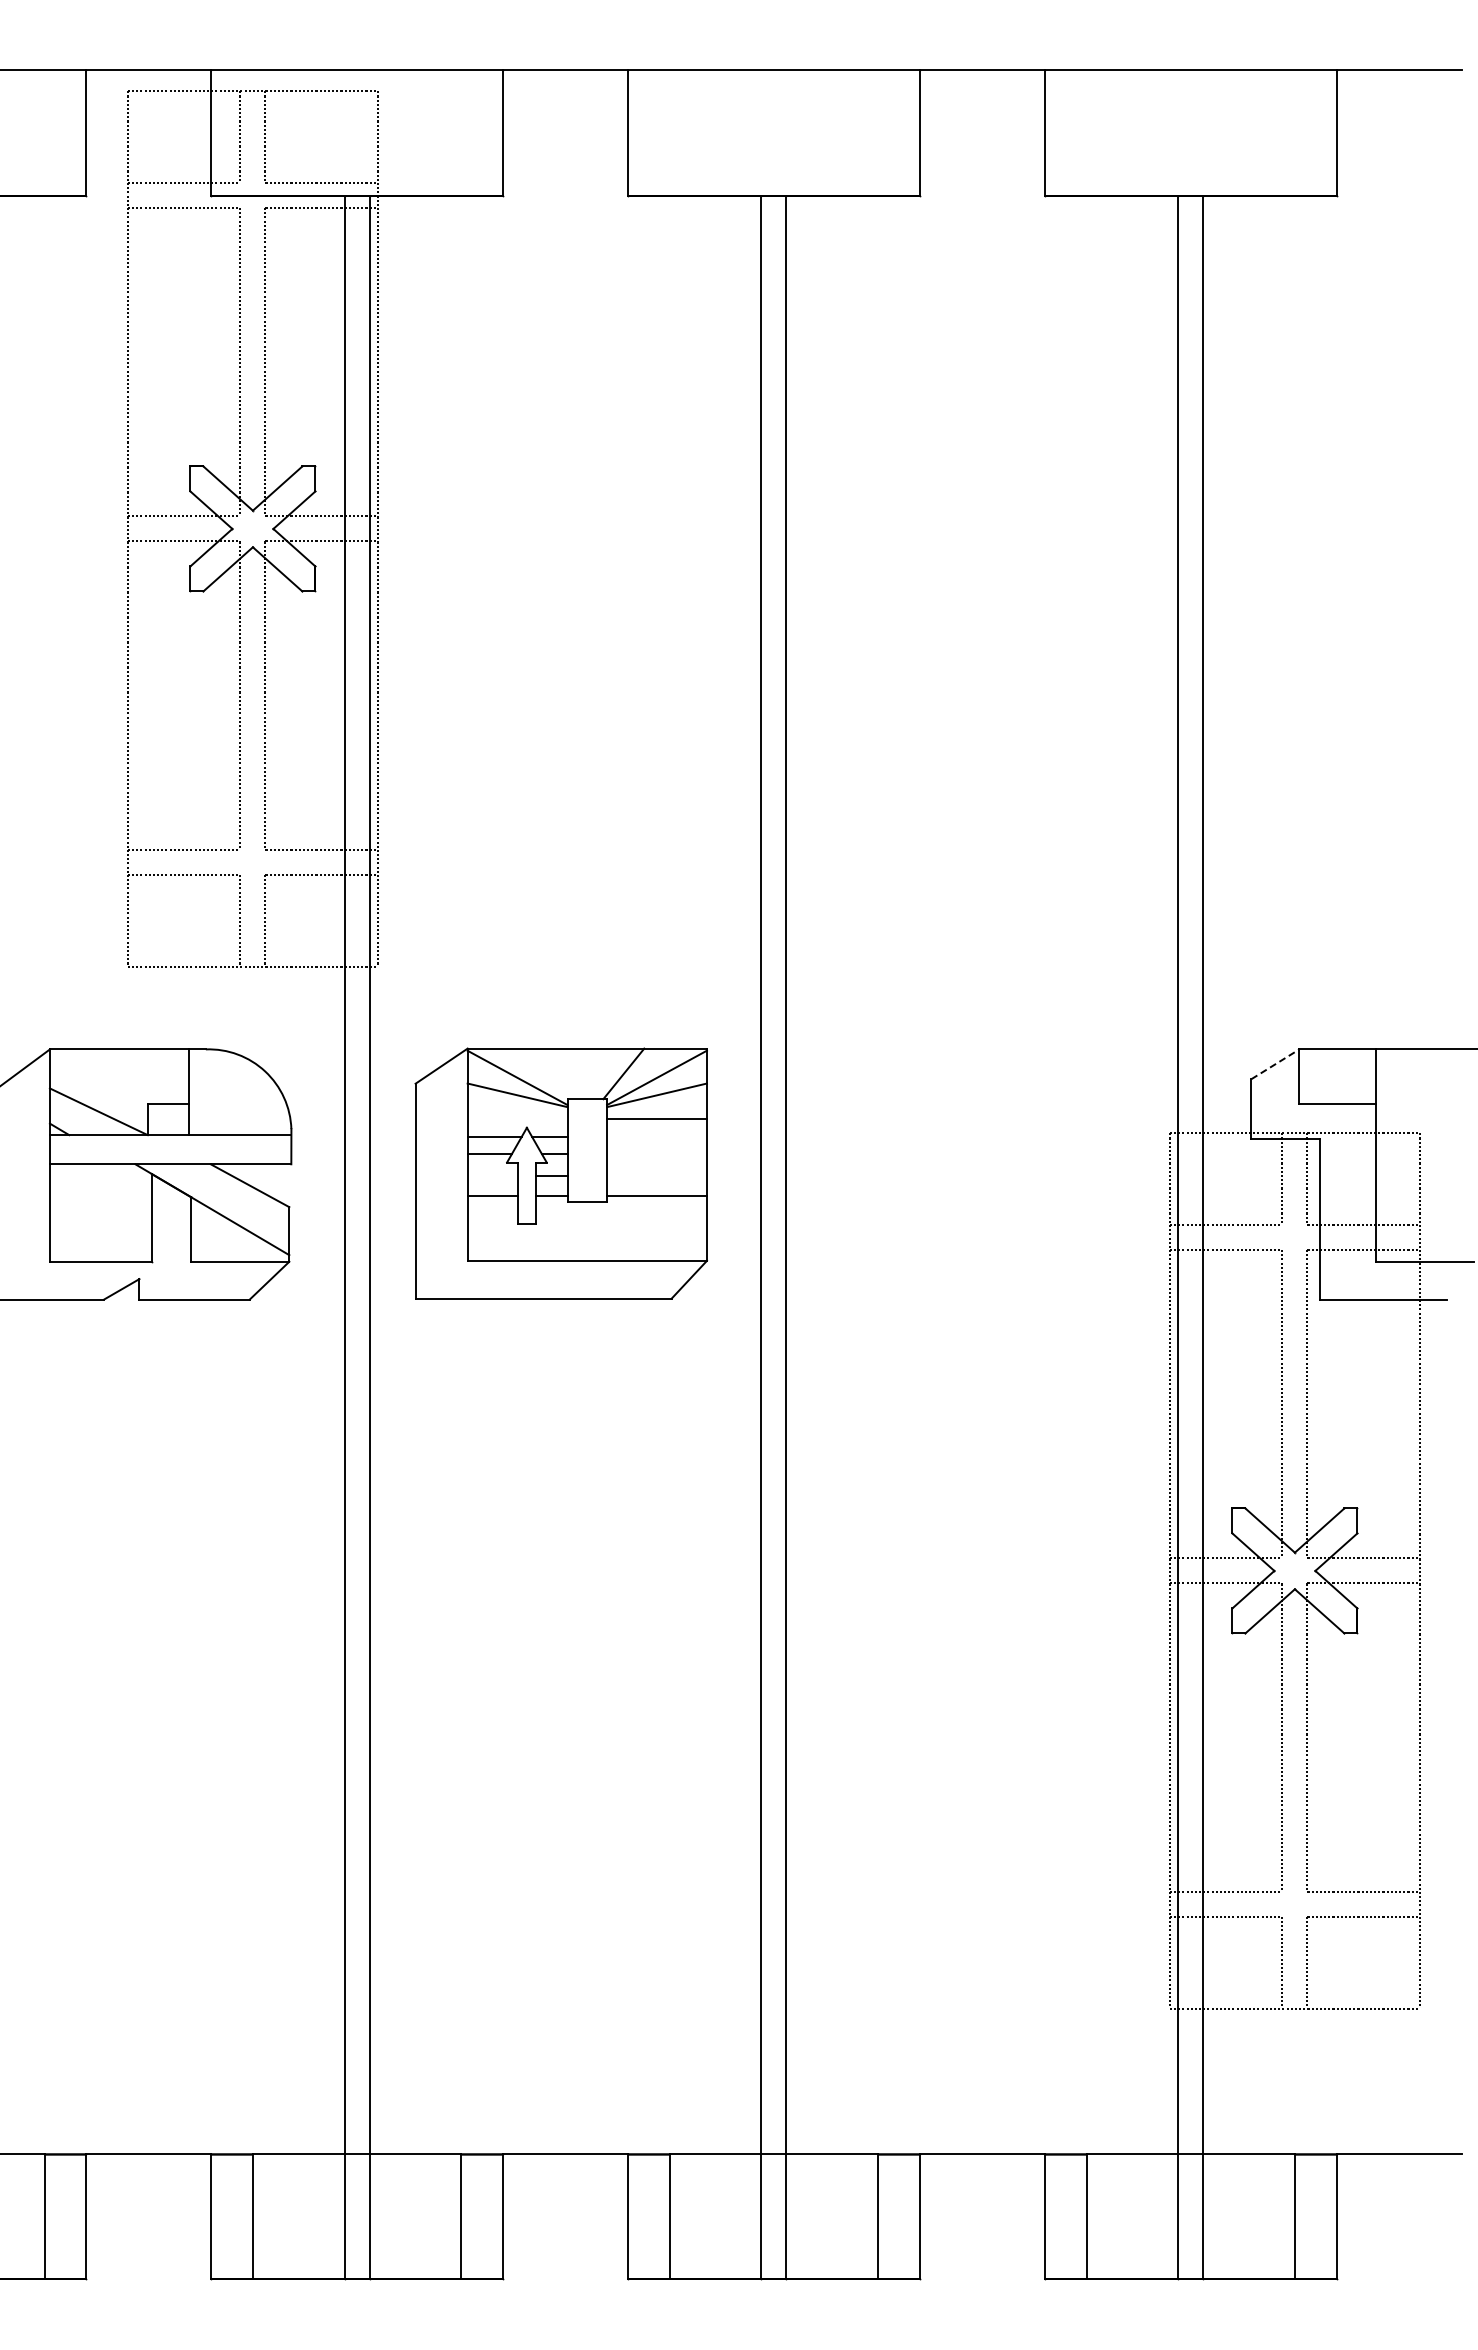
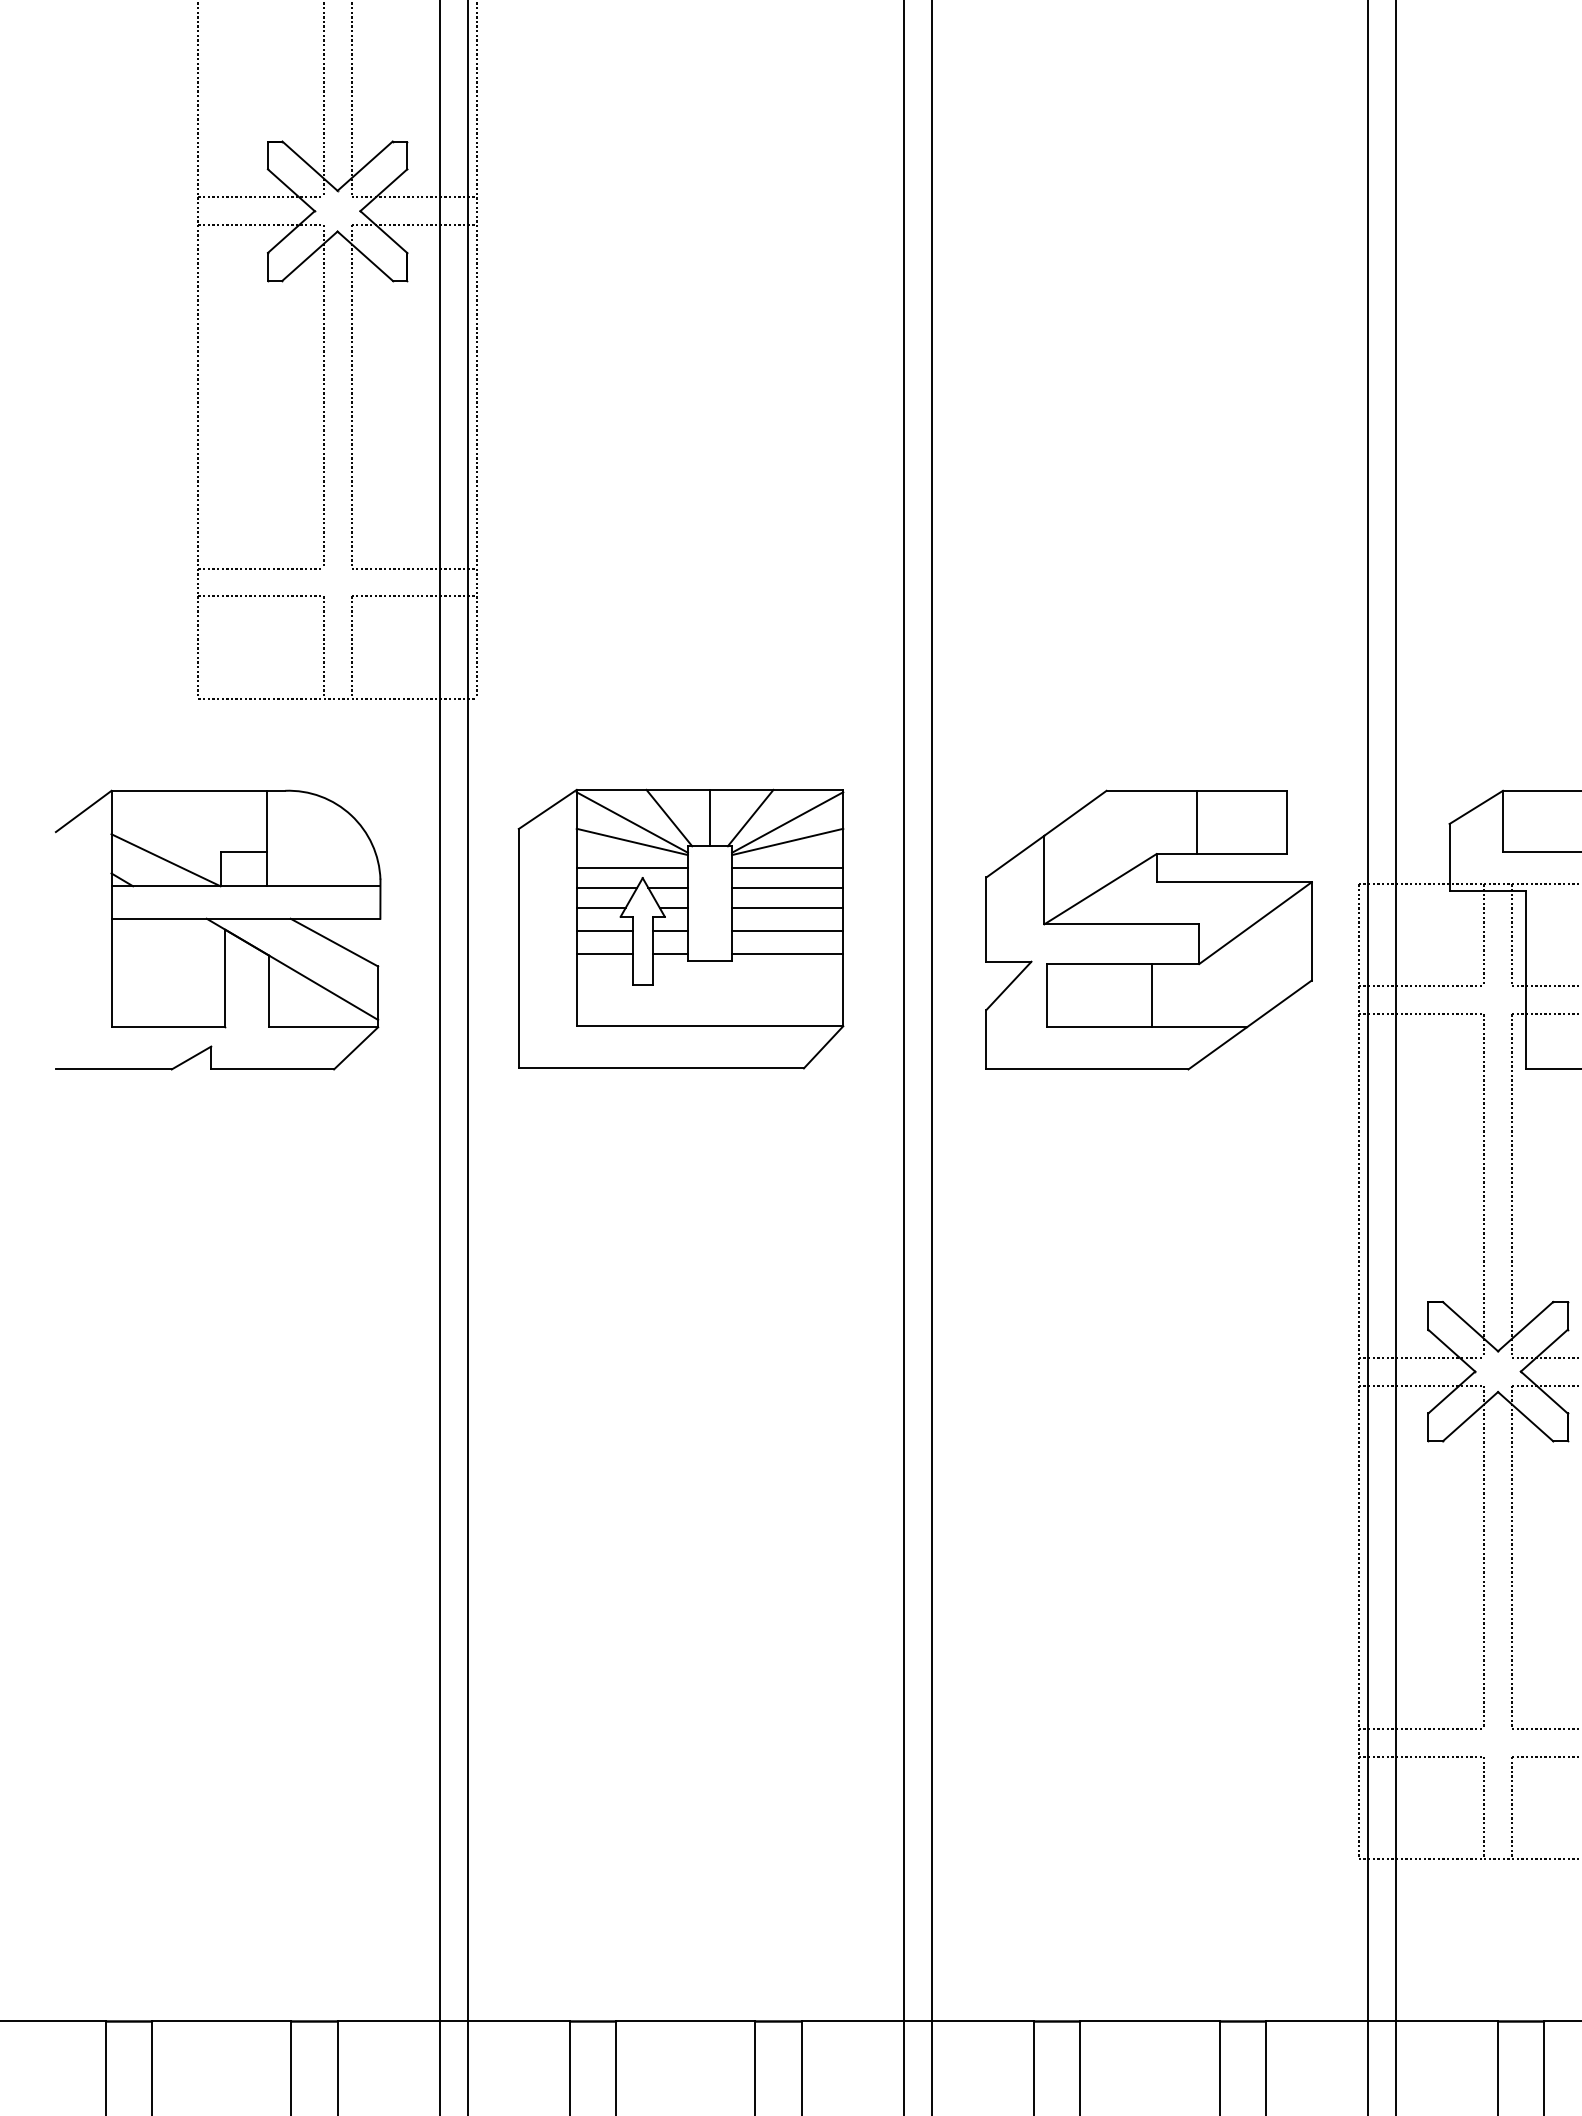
line: (1275, 1064) -> (1476, 807), dashed -> solid
line: (550, 1073) -> (669, 817), added
line: (587, 1073) -> (710, 817), added
line: (517, 1118) -> (632, 867), added
line: (656, 1136) -> (787, 887), added
line: (656, 1154) -> (787, 907), added
part: (981, 1174) -> (1149, 930), added
line: (492, 1175) -> (604, 931), added
line: (656, 1175) -> (787, 931), added

